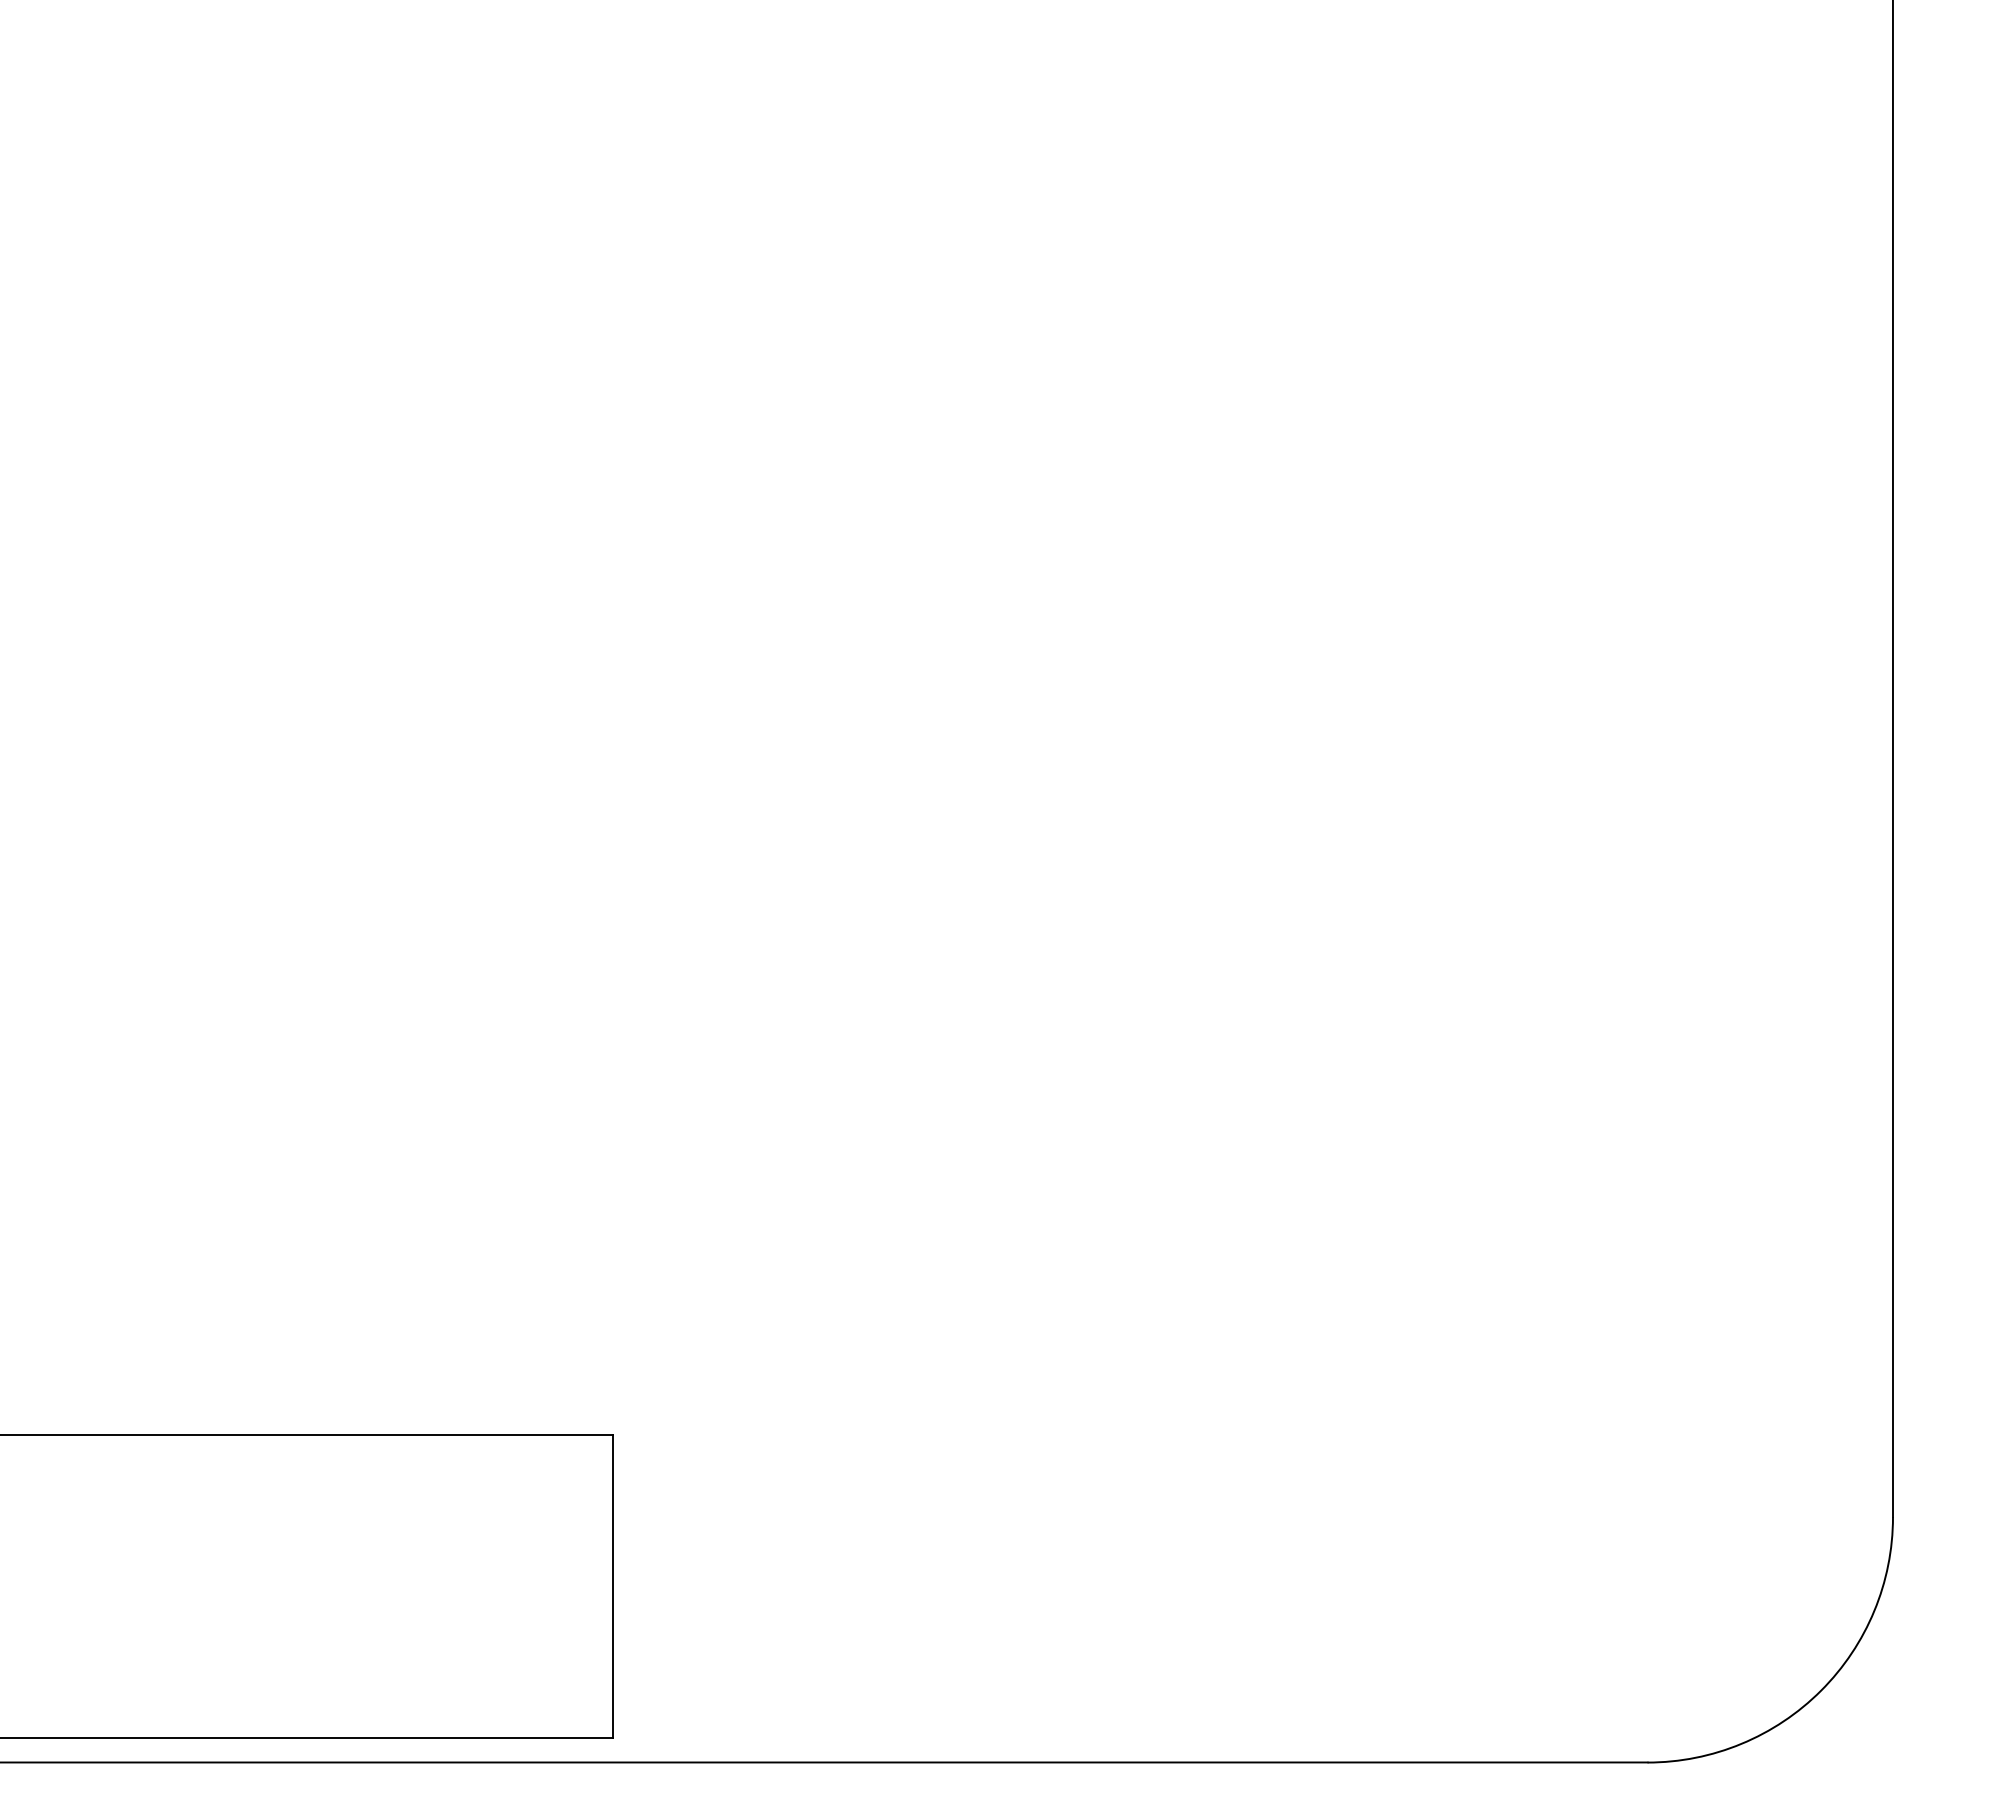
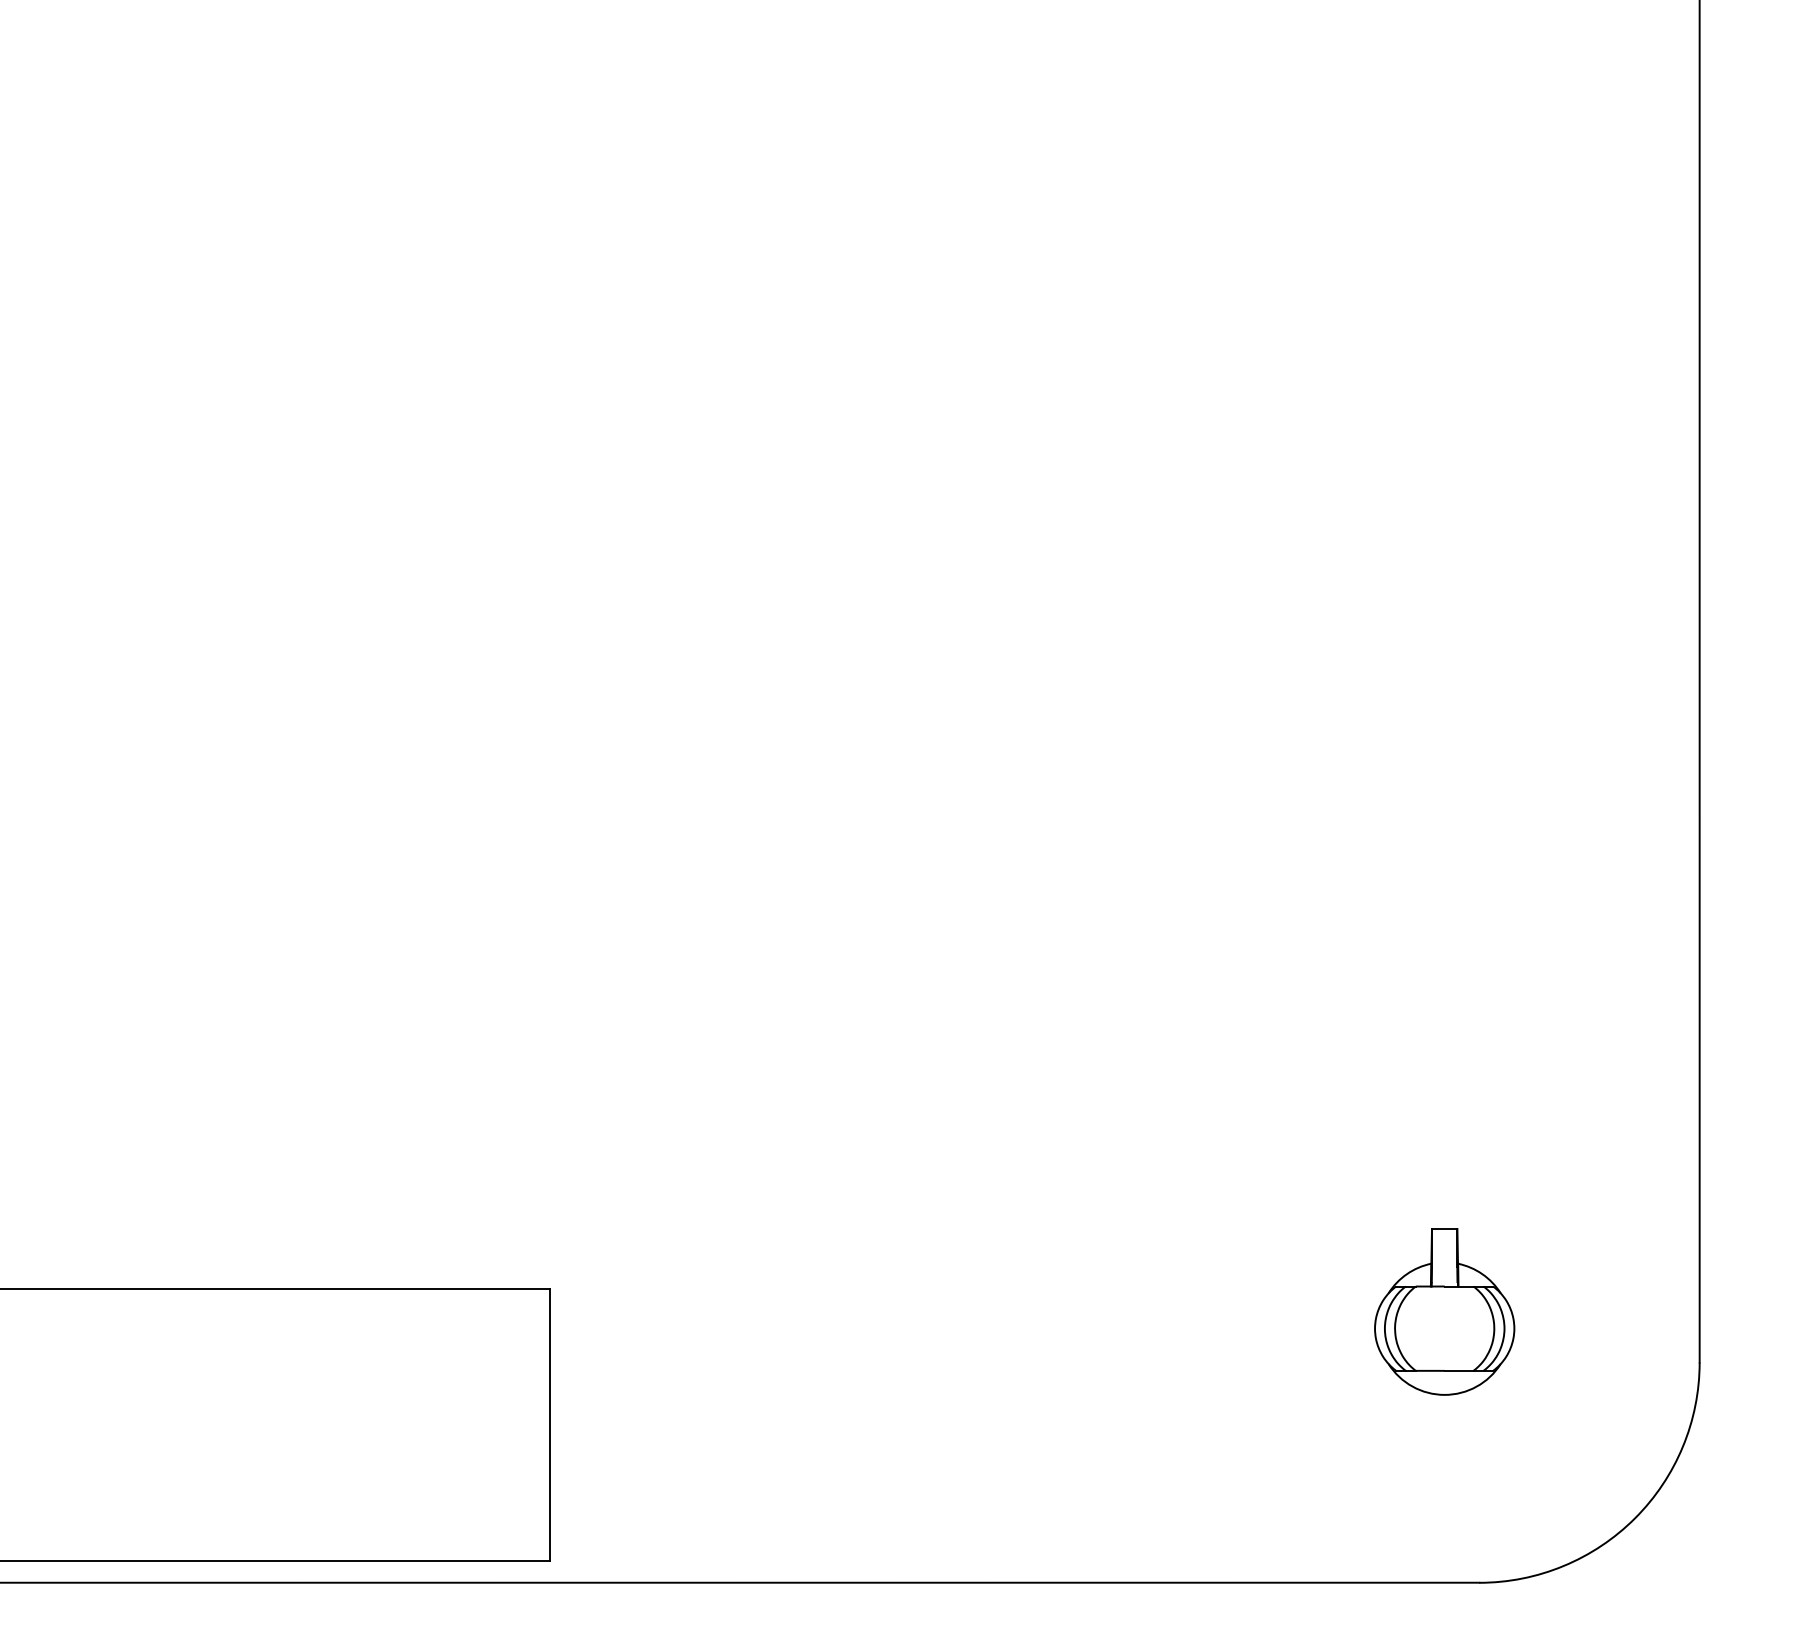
part: (1608, 1460) -> (1444, 1311), added

